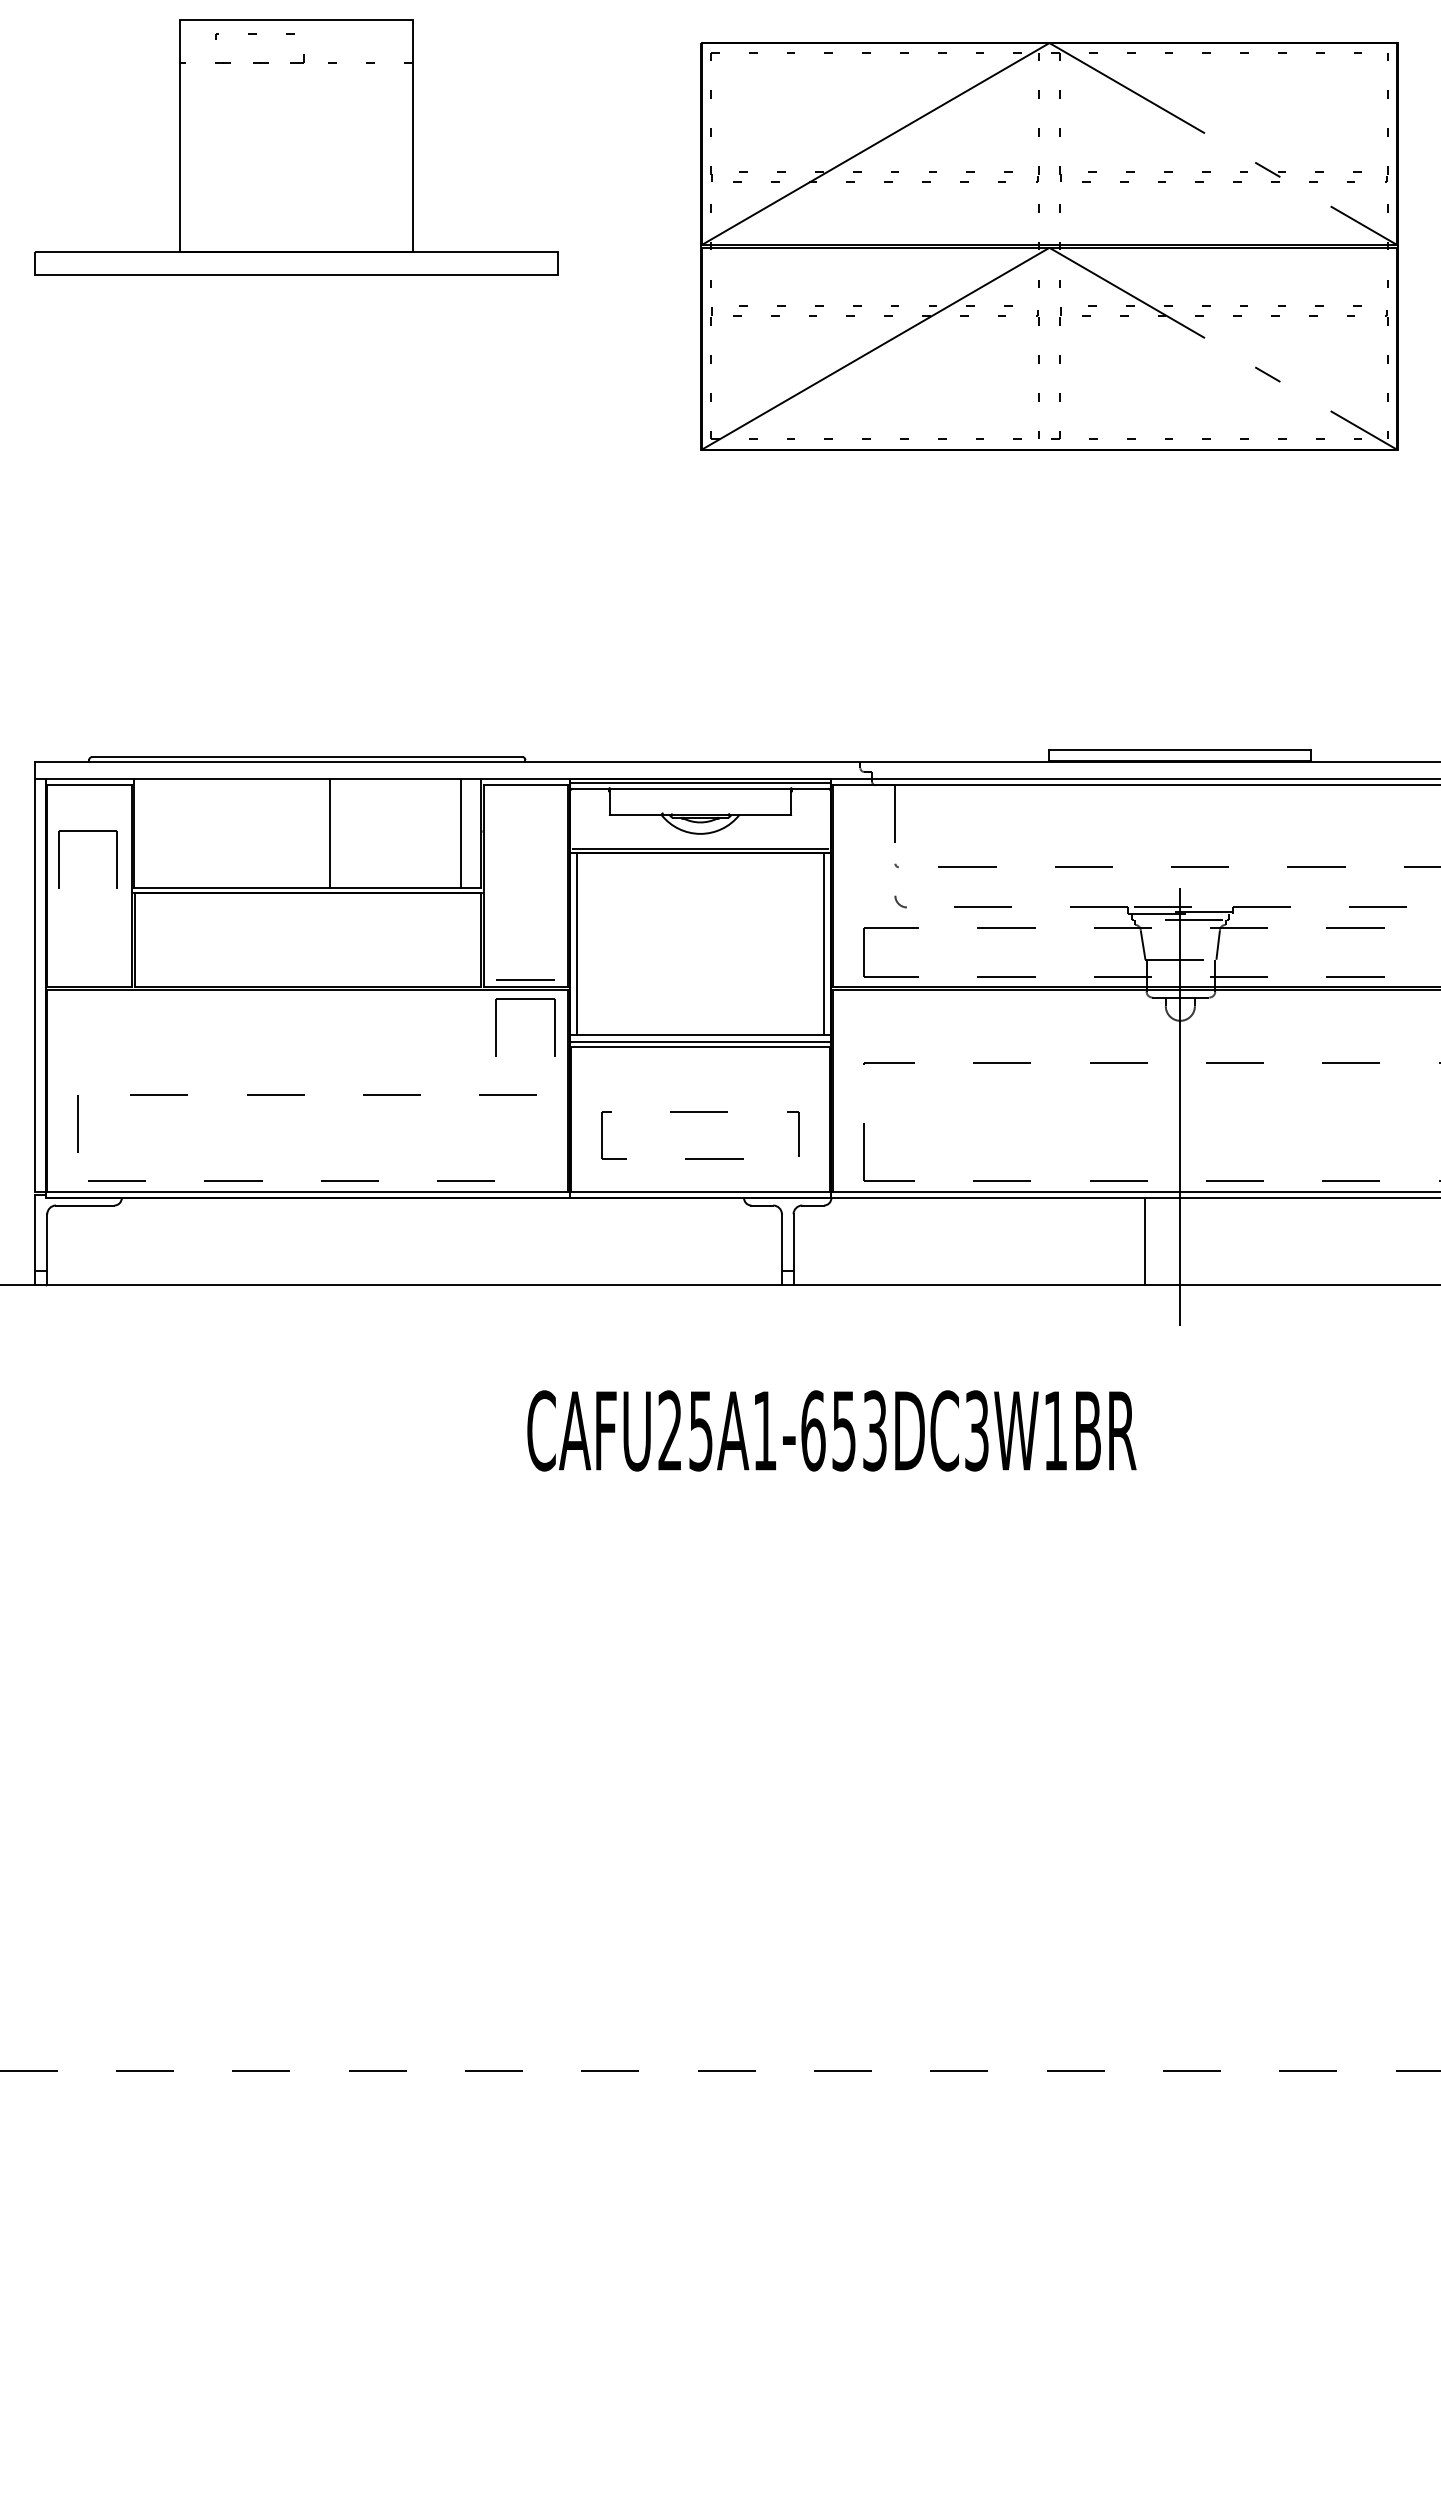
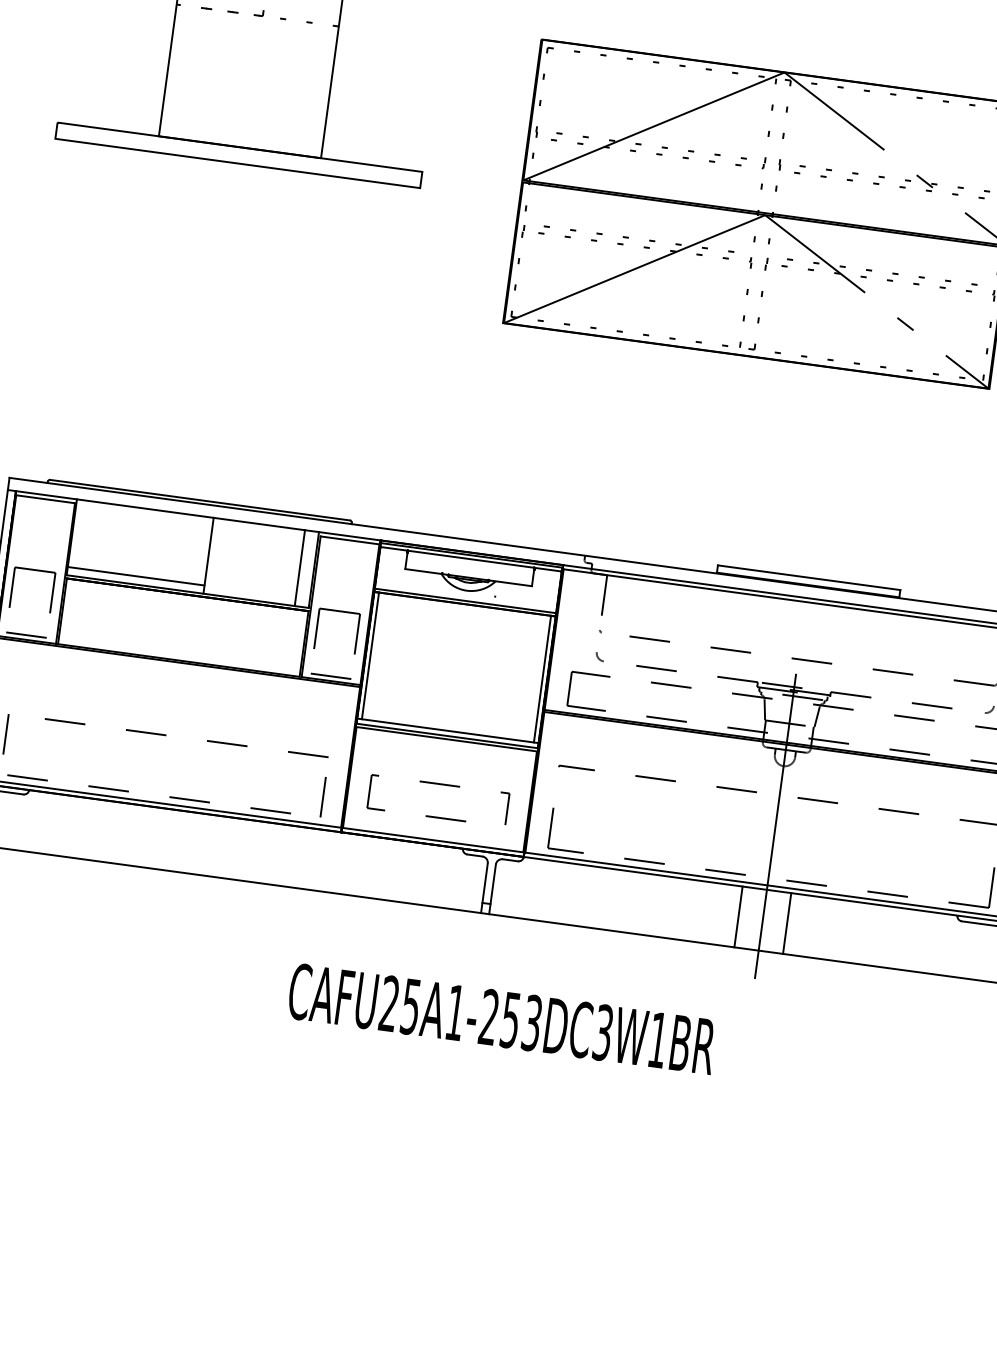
part: (87, 831) -> (34, 570), moved
line: (231, 876) -> (136, 576), added
line: (88, 980) -> (26, 635), added
part: (525, 999) -> (339, 611), moved
line: (536, 1151) -> (322, 796), added
line: (1215, 1241) -> (787, 923), added
text: (813, 1430) -> (489, 1017), CAFU25A1-653DC3W1BR -> CAFU25A1-253DC3W1BR

